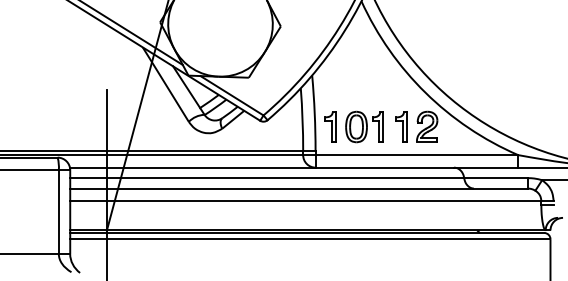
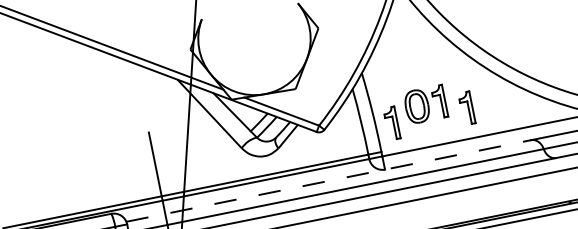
part: (364, 126) -> (425, 104), moved
part: (427, 126) -> (494, 102), removed
line: (262, 167) -> (329, 180), solid -> dashed

